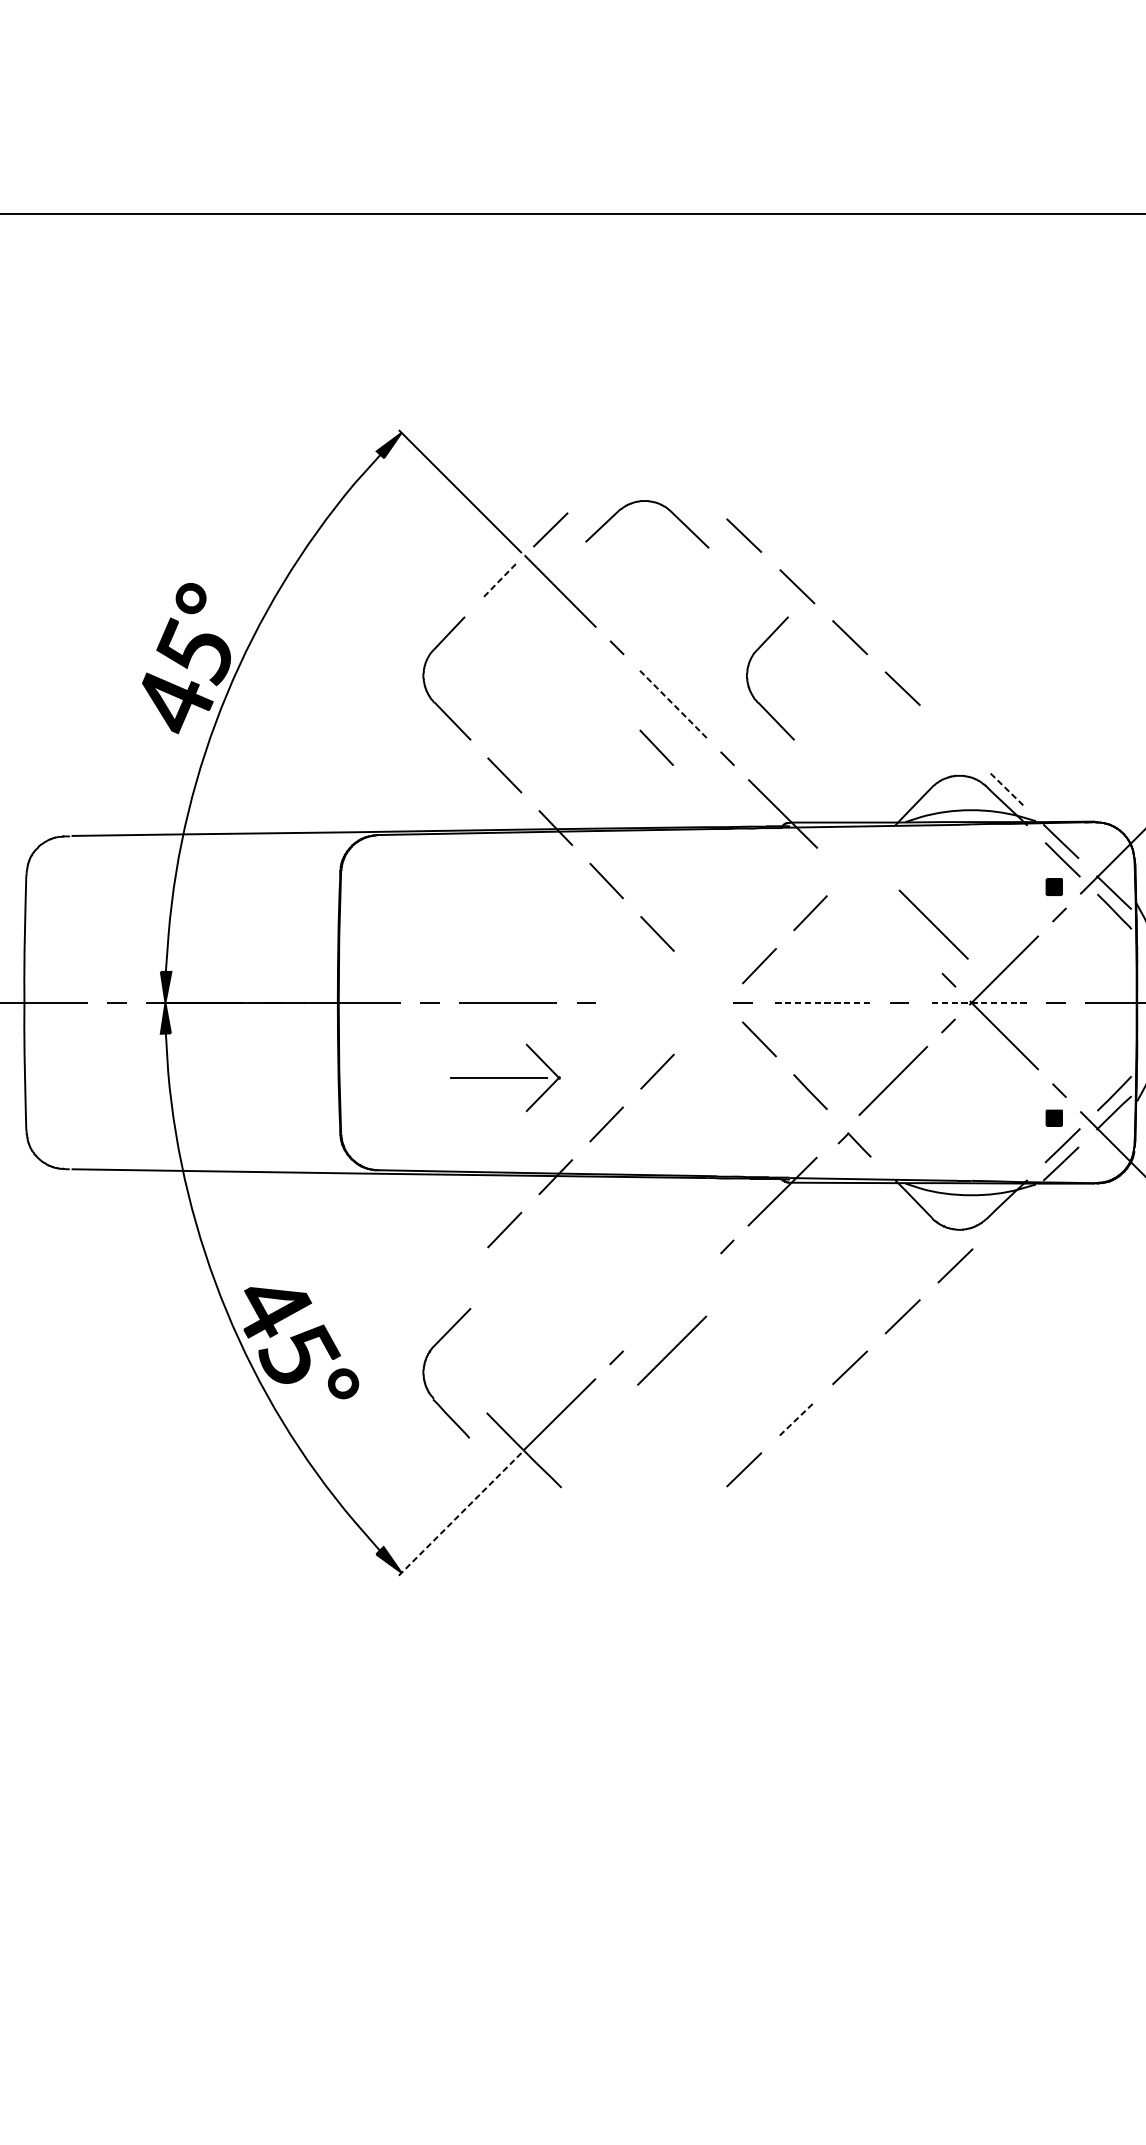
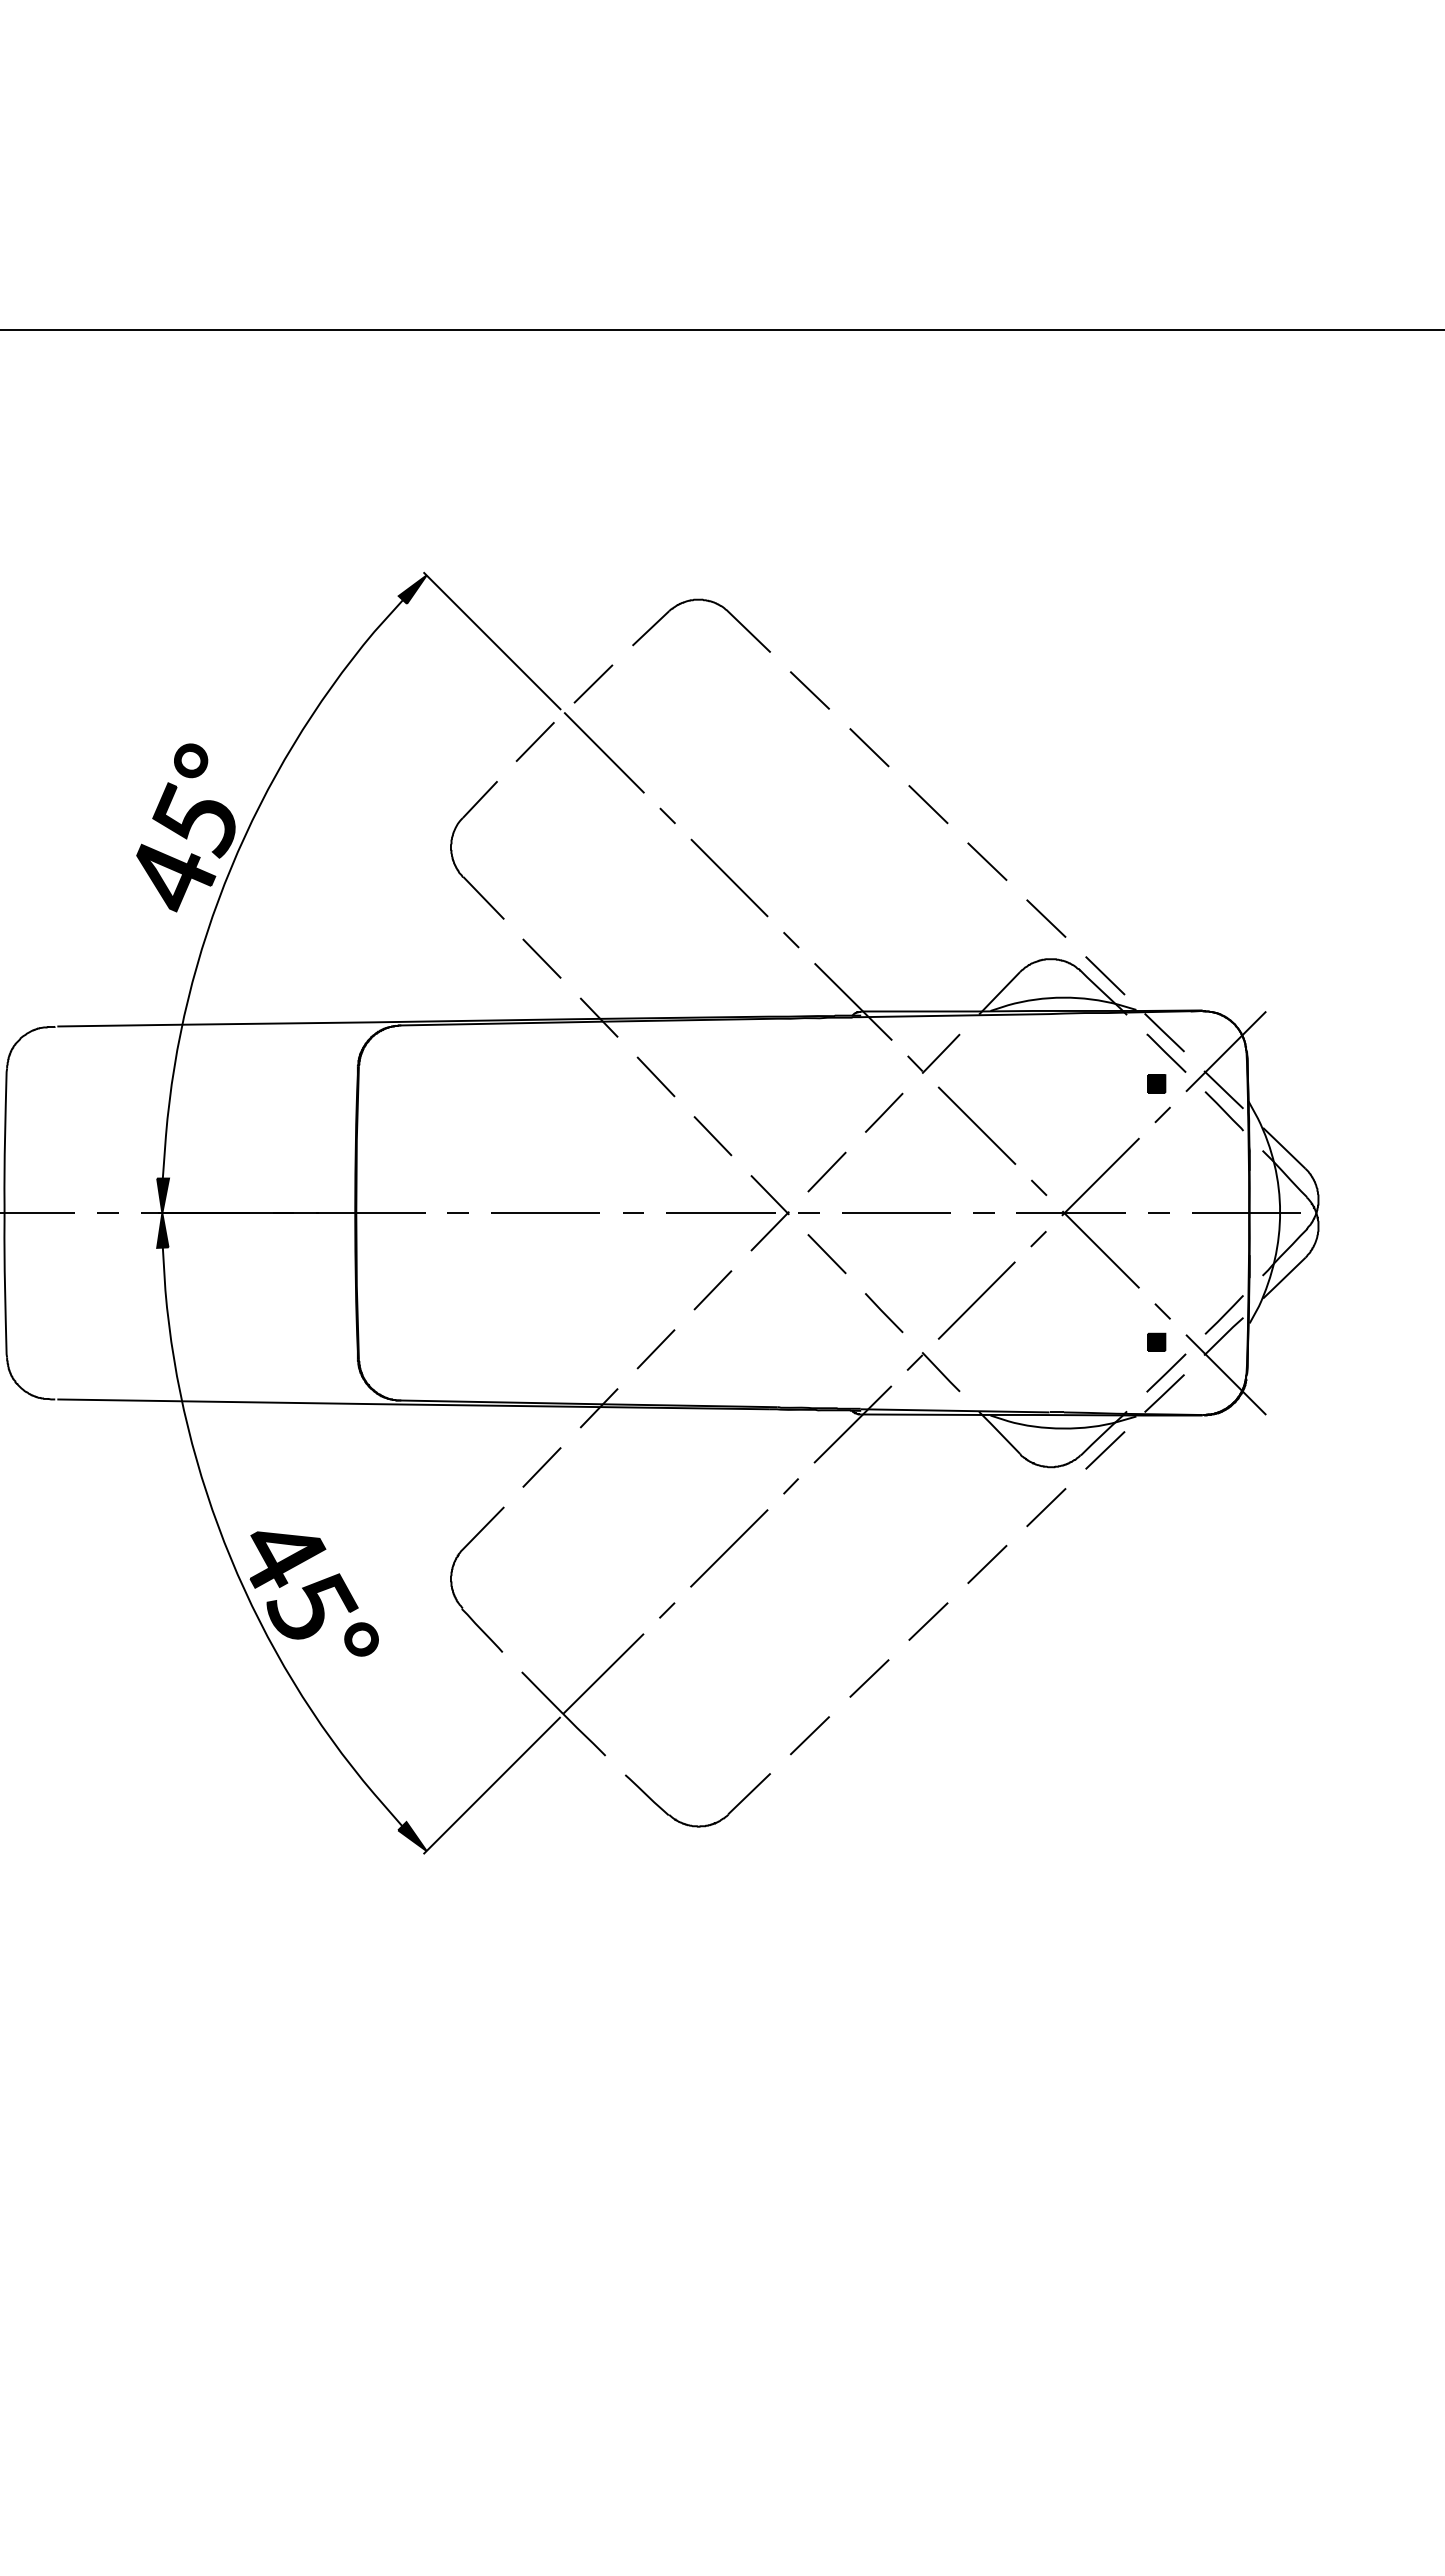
part: (649, 502) -> (703, 601), moved
line: (498, 582) -> (534, 742), dashed -> solid
part: (749, 684) -> (815, 856), removed
line: (672, 703) -> (729, 878), dashed -> solid
line: (955, 739) -> (1046, 918), added
line: (656, 747) -> (711, 927), removed
line: (1008, 791) -> (1105, 976), dashed -> solid
part: (854, 860) -> (933, 1053), added
line: (933, 924) -> (976, 1125), moved
line: (821, 1003) -> (896, 1213), dashed -> solid
line: (977, 1003) -> (1071, 1213), dashed -> solid
part: (505, 1078) -> (727, 1213), moved
part: (854, 1145) -> (933, 1372), size x1.43
line: (1008, 1214) -> (1105, 1450), added
line: (672, 1350) -> (729, 1548), moved
part: (424, 1374) -> (452, 1581), moved
line: (797, 1418) -> (869, 1678), dashed -> solid
line: (460, 1514) -> (492, 1785), dashed -> solid
part: (638, 1549) -> (691, 1824), added

